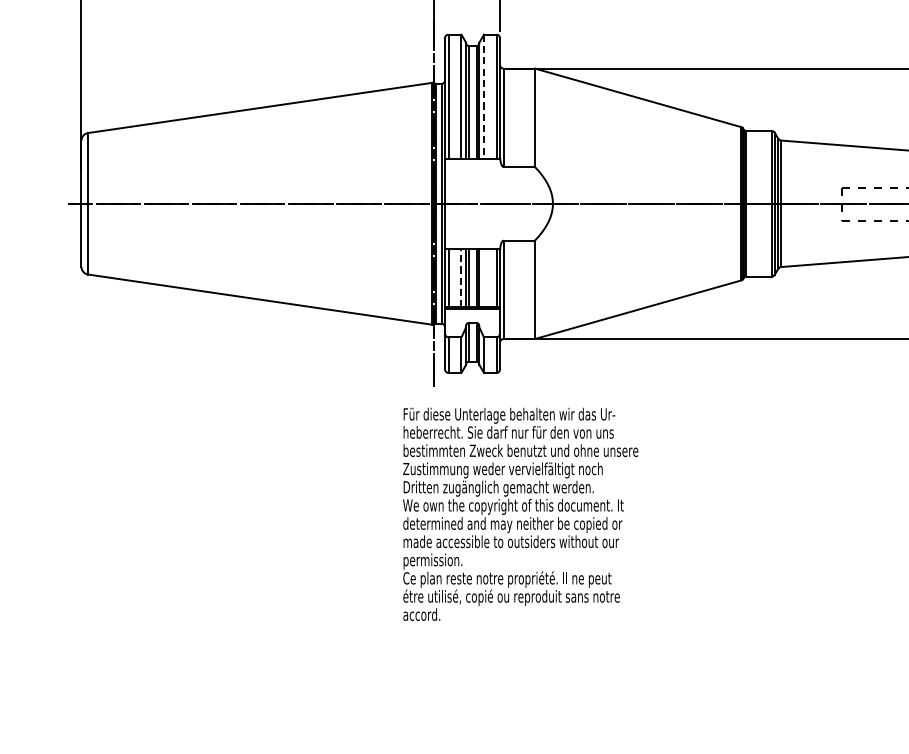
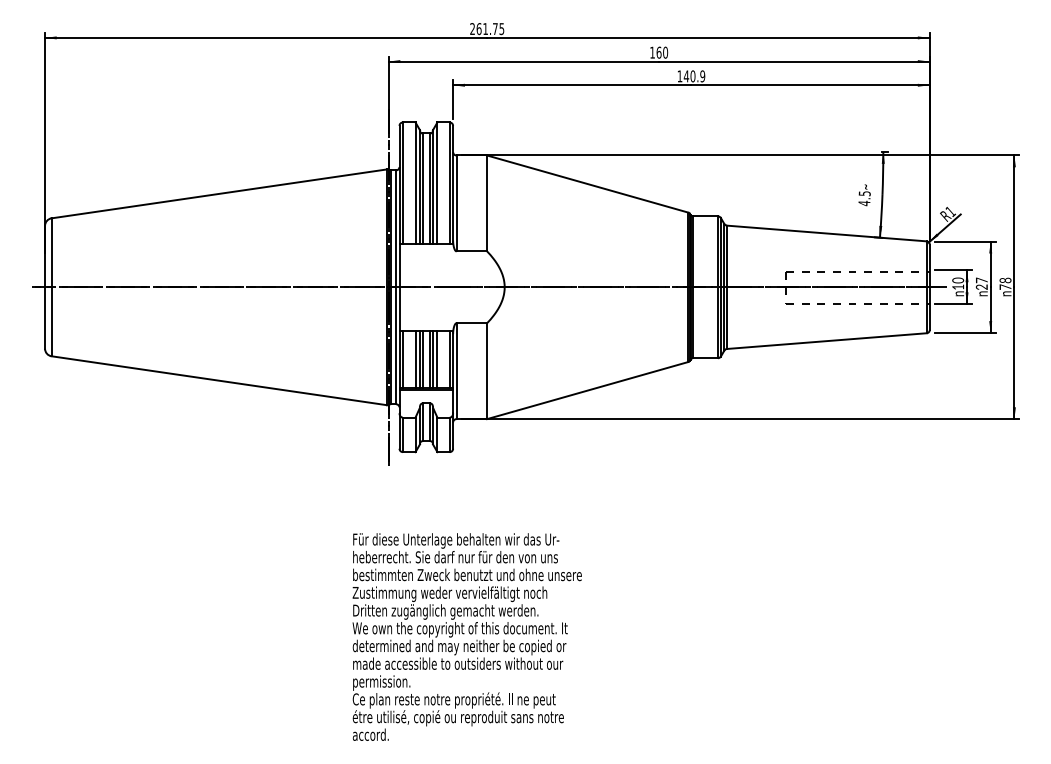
line: (484, 97) -> (437, 183), dashed -> solid
line: (461, 277) -> (415, 359), dashed -> solid
line: (484, 277) -> (437, 359), added
text: (519, 513) -> (466, 636), moved

